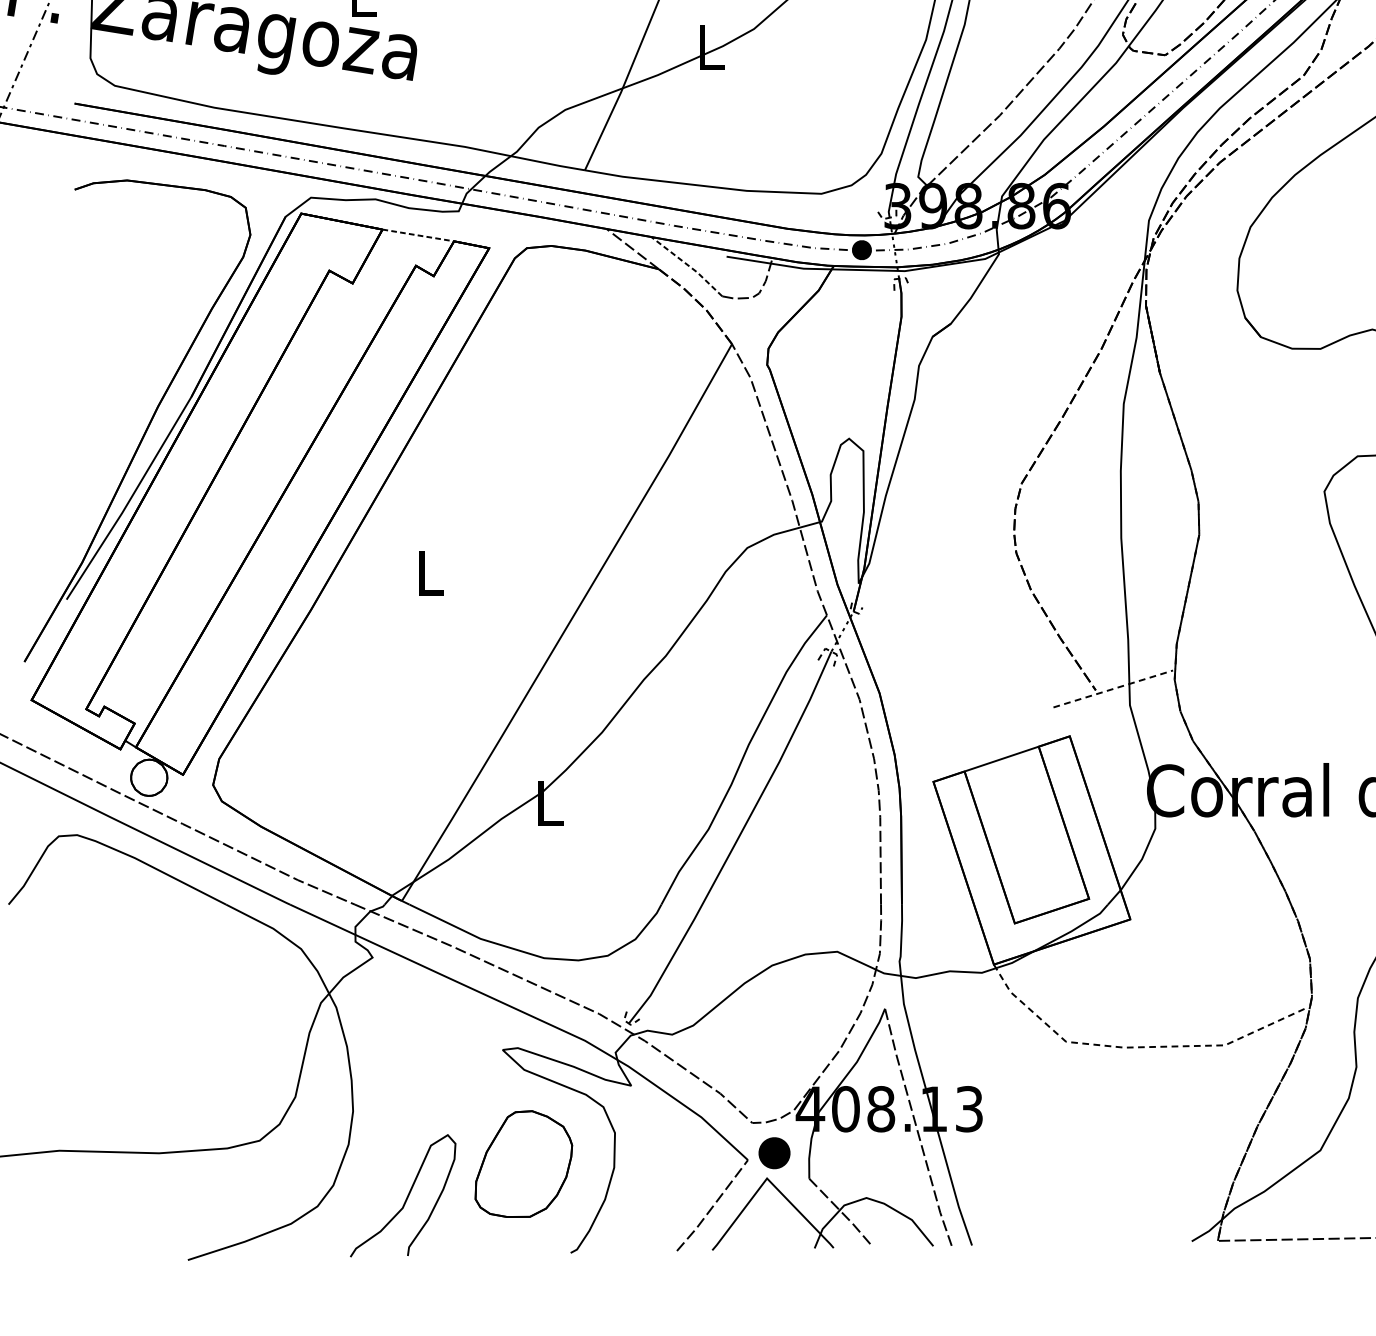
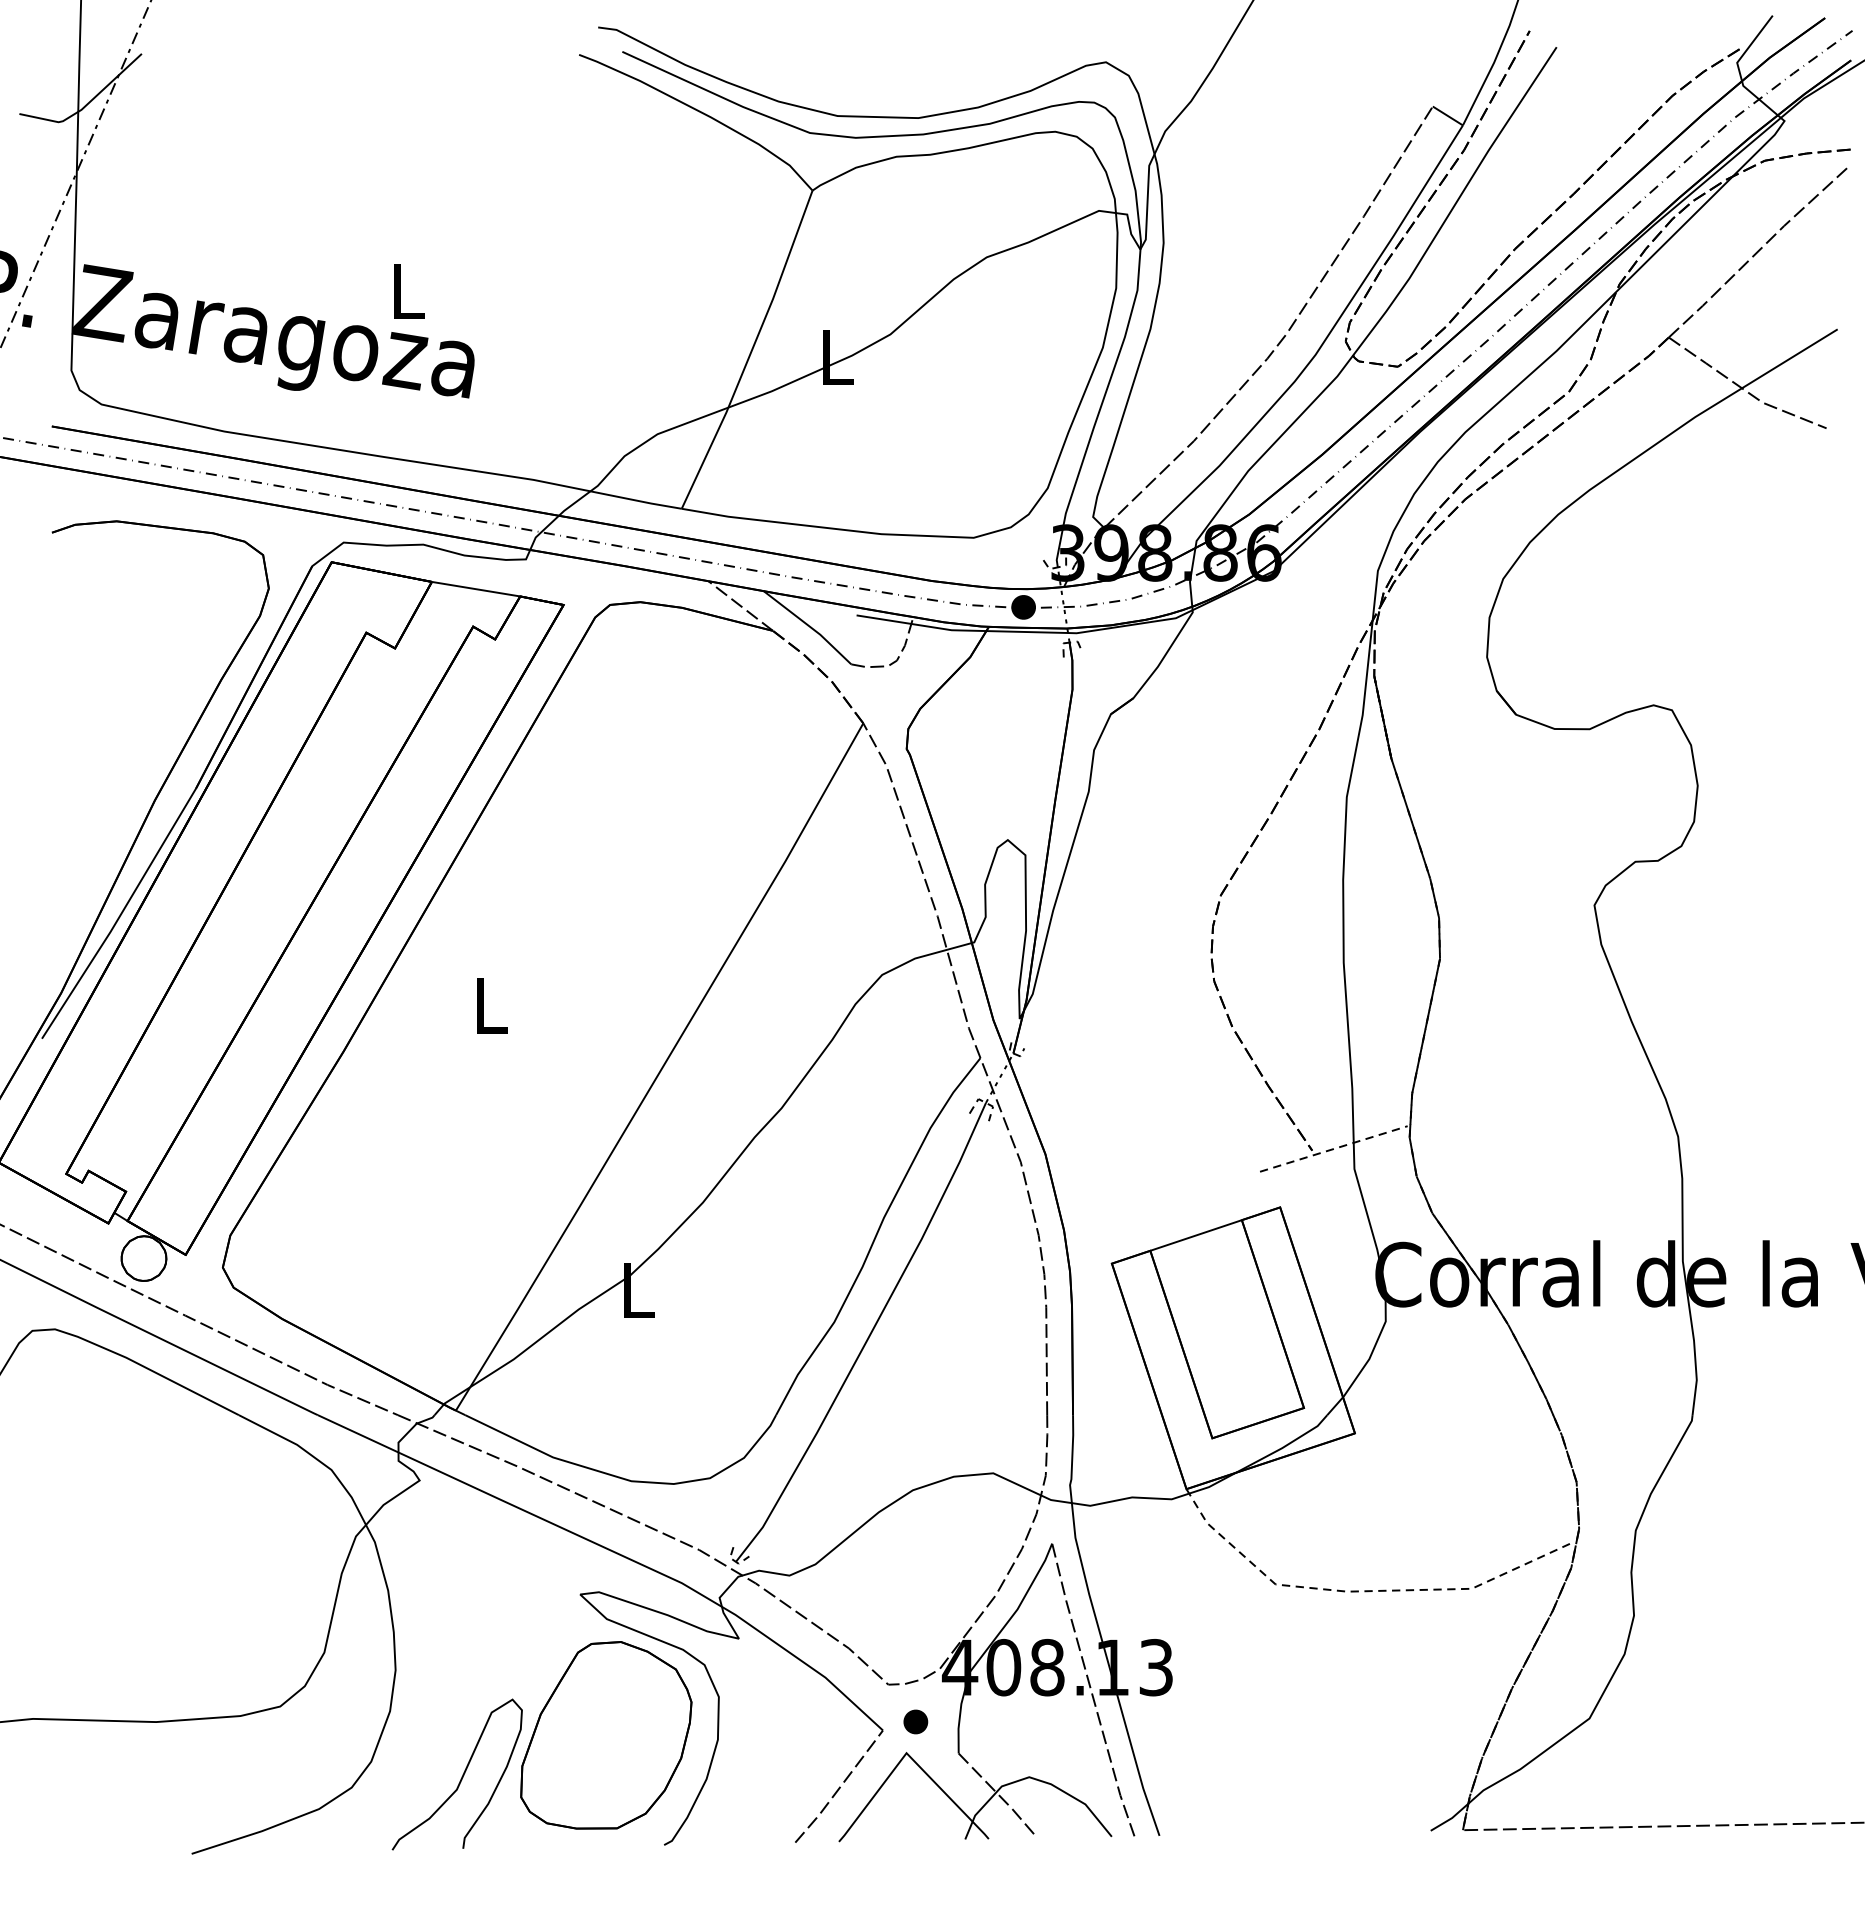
line: (418, 235) -> (476, 589), dashed -> solid
line: (688, 265) -> (809, 626), dashed -> solid
part: (774, 1152) -> (915, 1721), size x0.62
part: (523, 1164) -> (606, 1735), size x1.43

